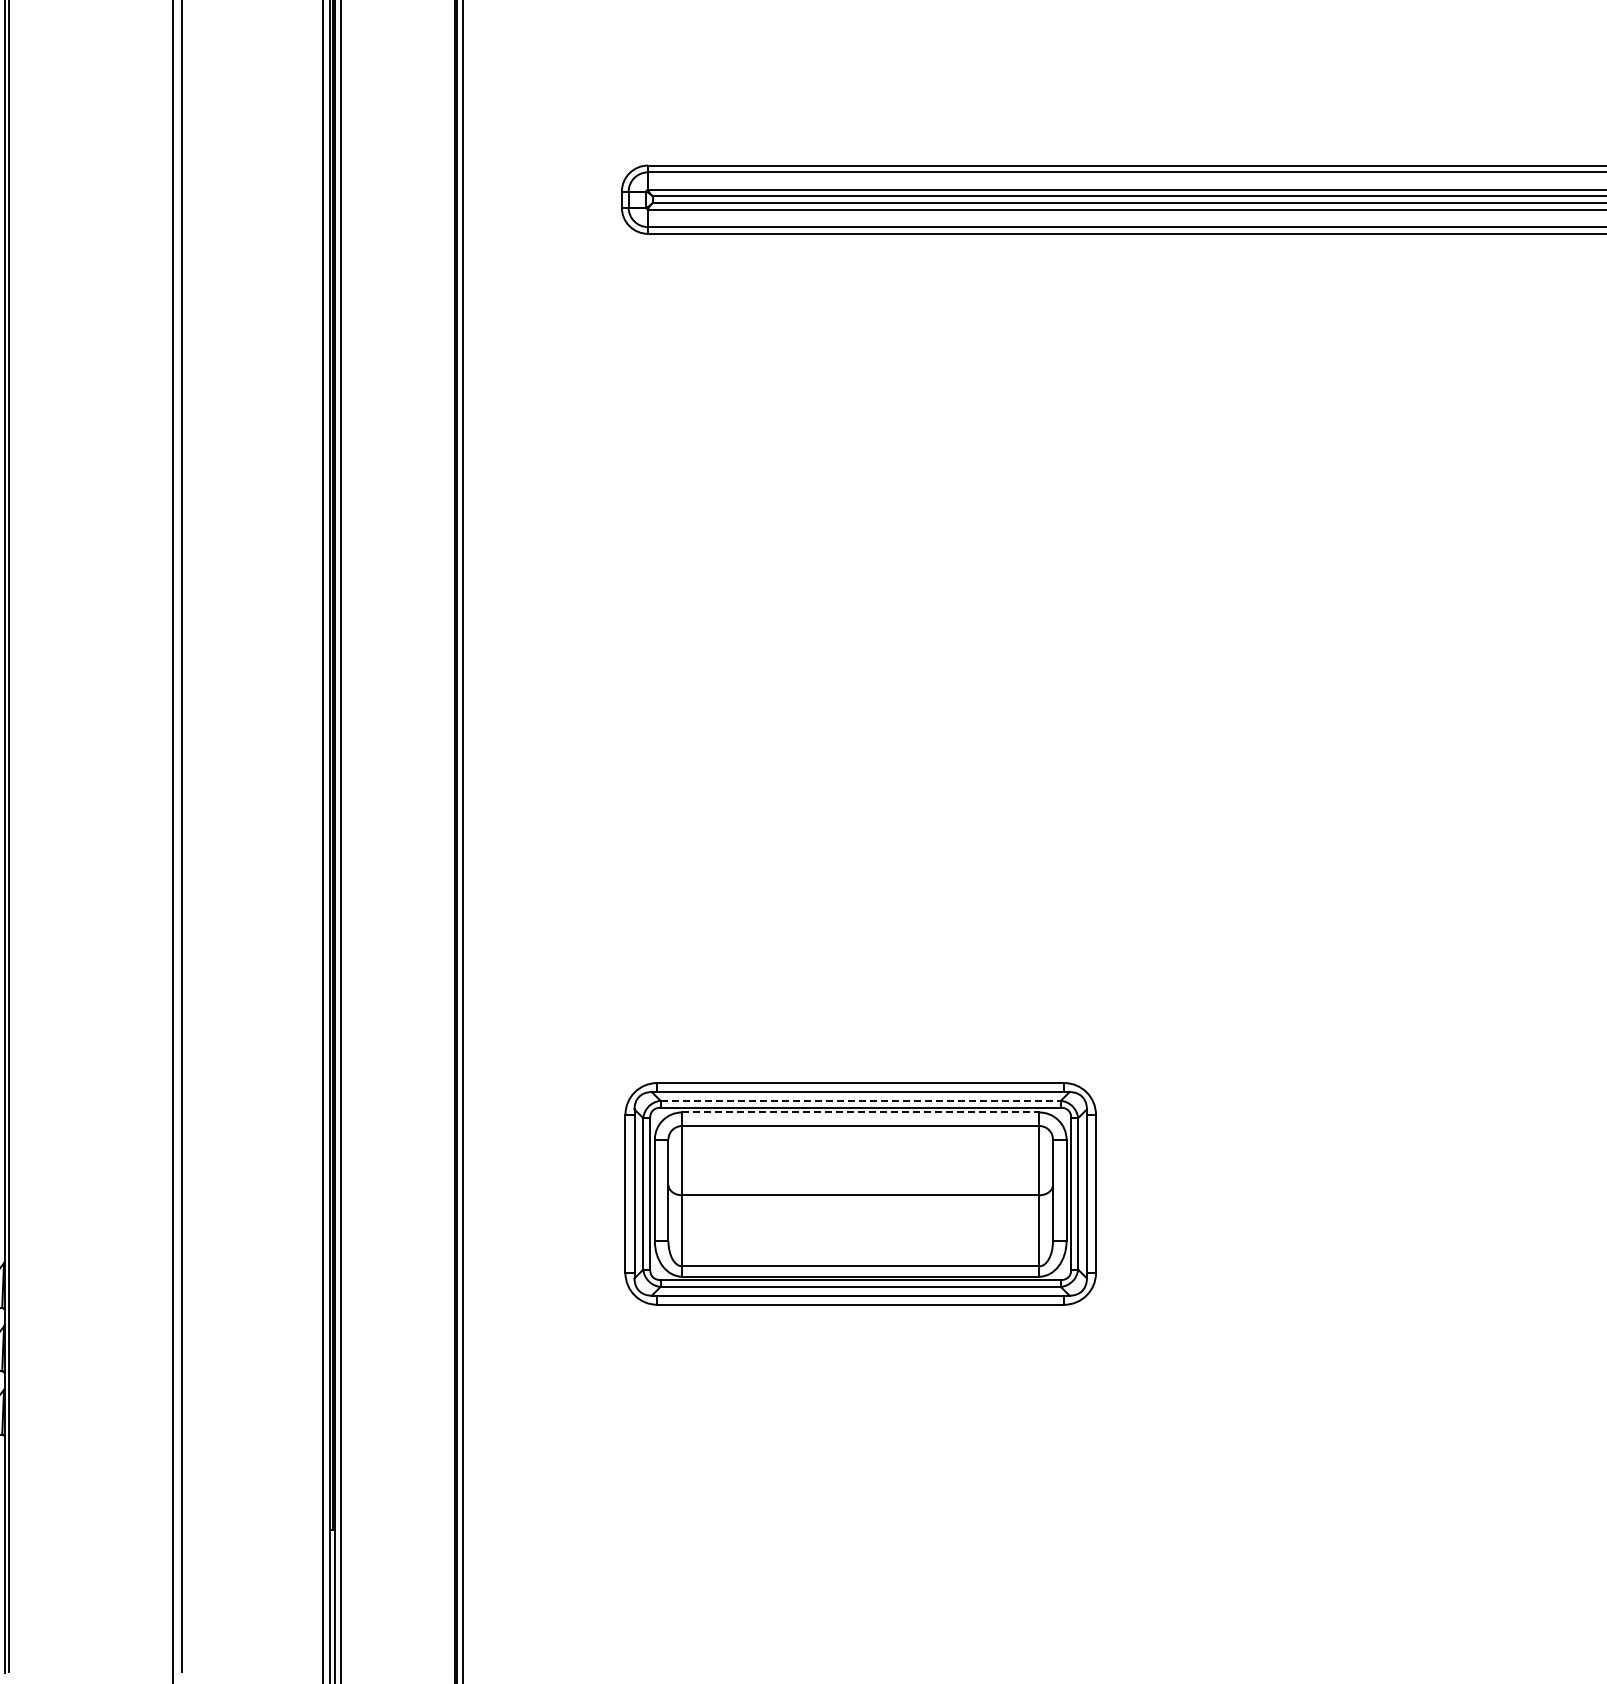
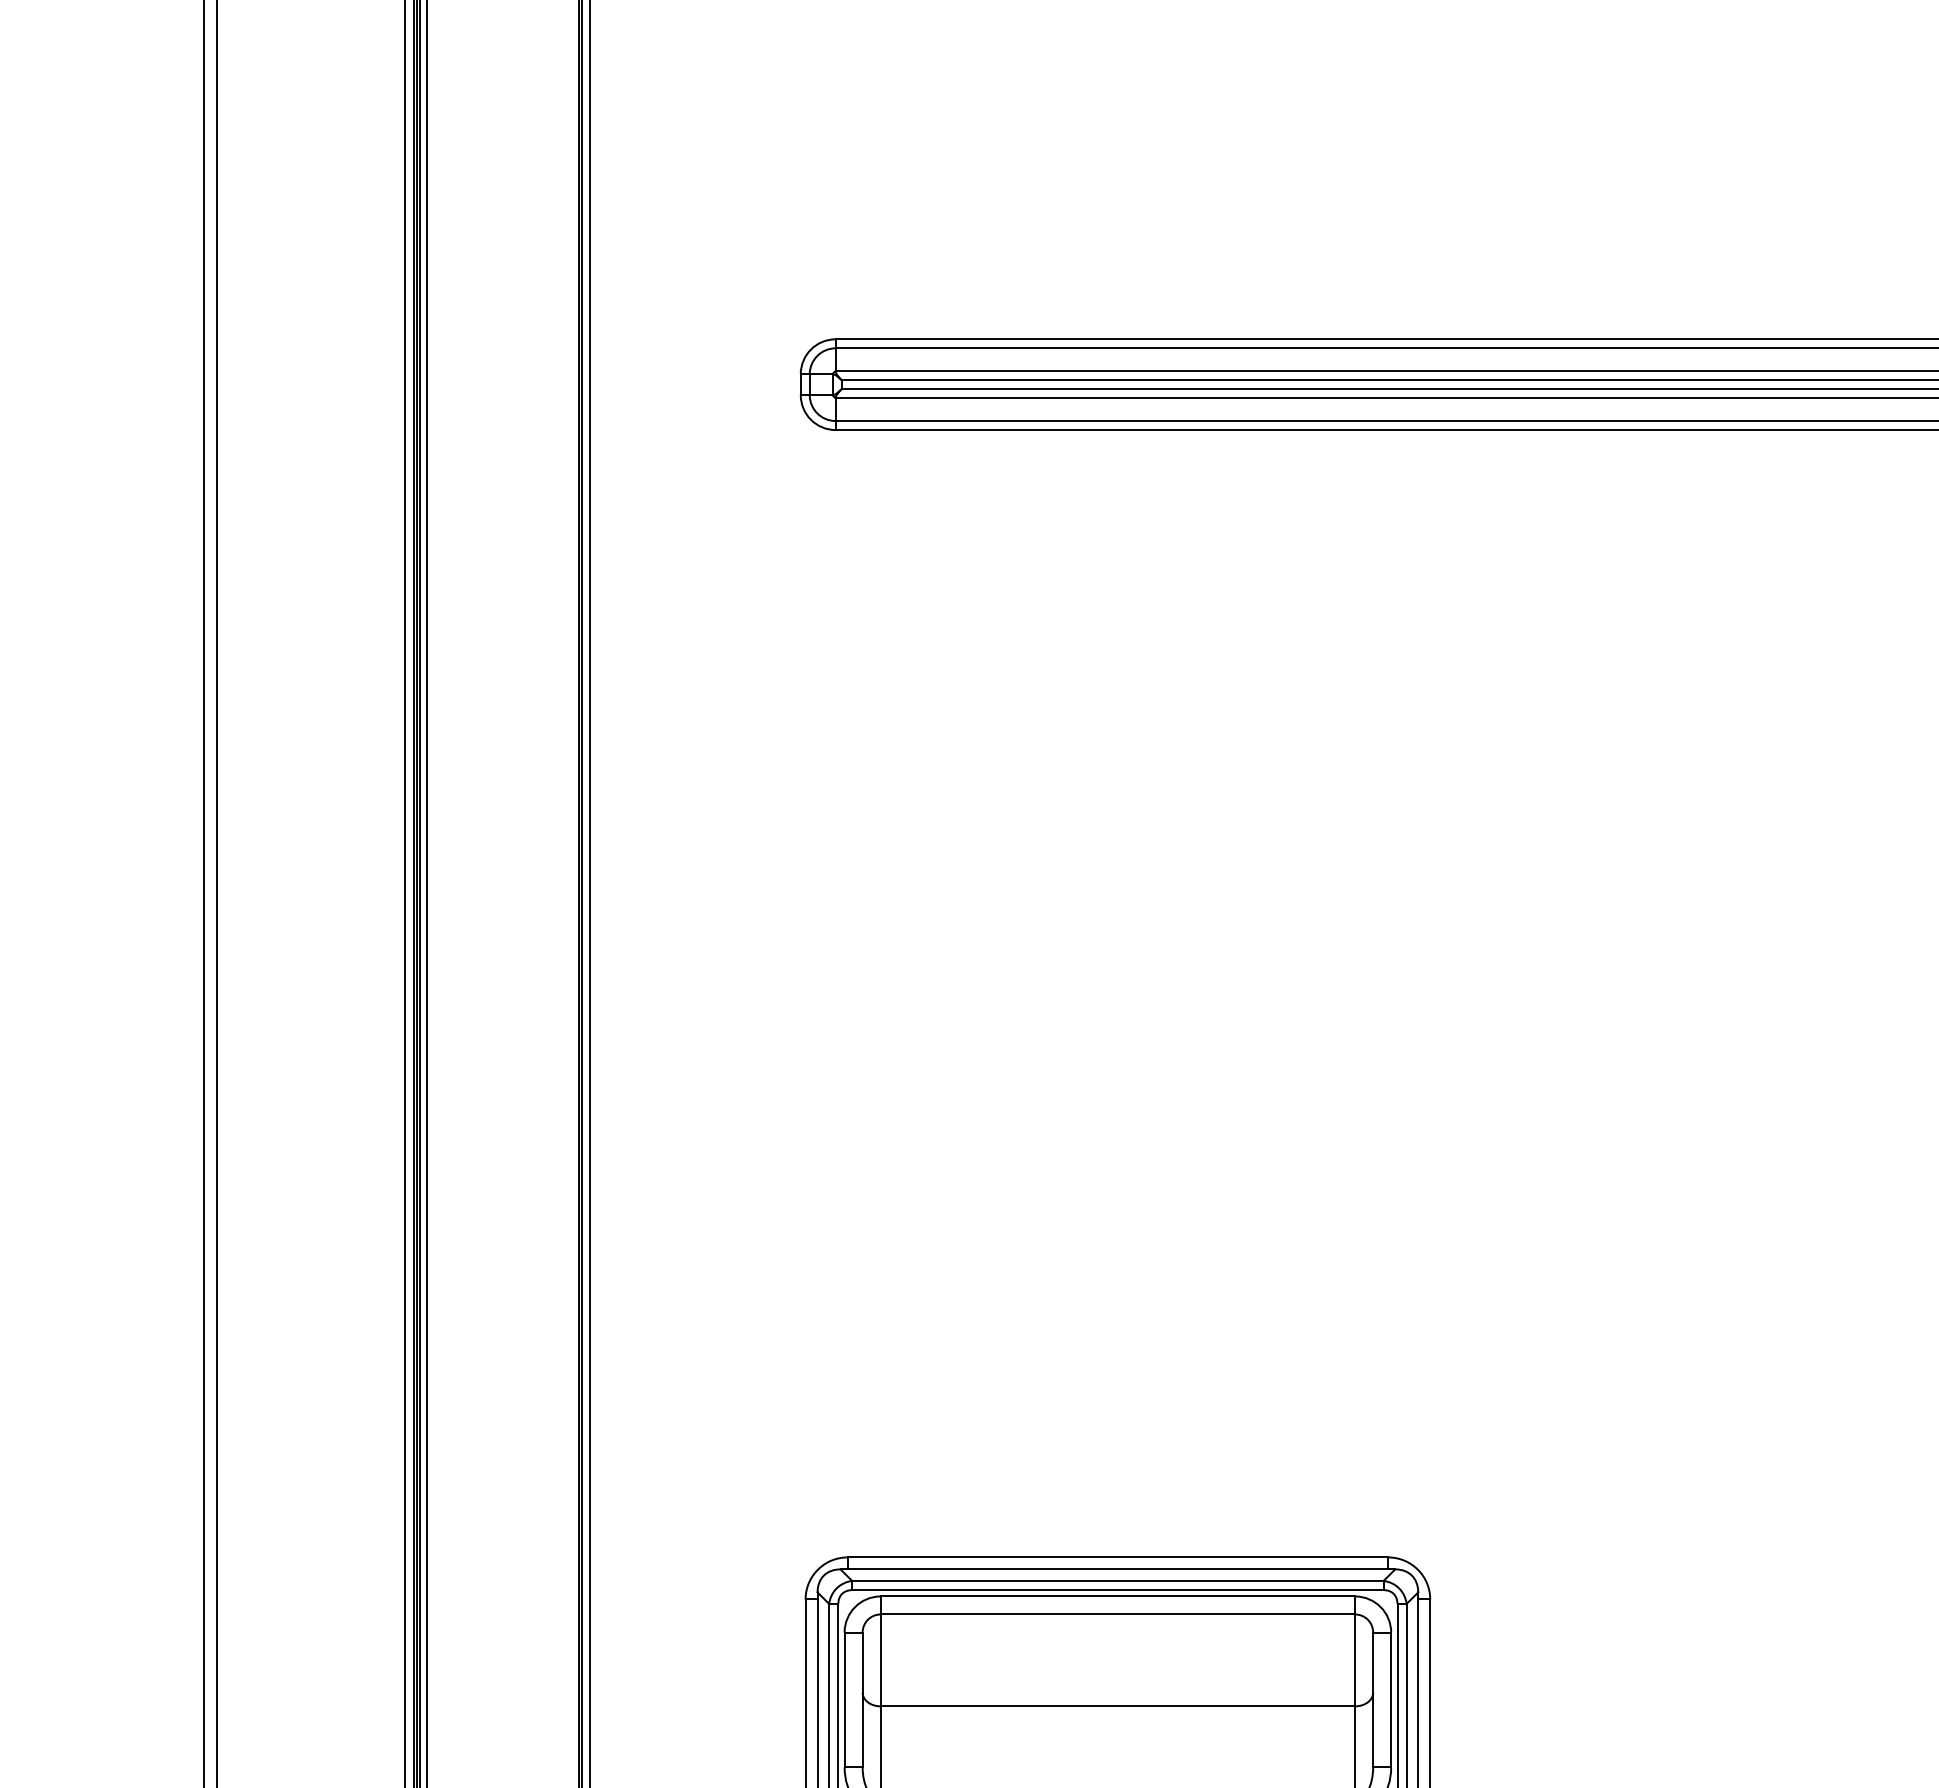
line: (861, 1100) -> (1118, 1580), dashed -> solid
line: (860, 1112) -> (1117, 1596), dashed -> solid

